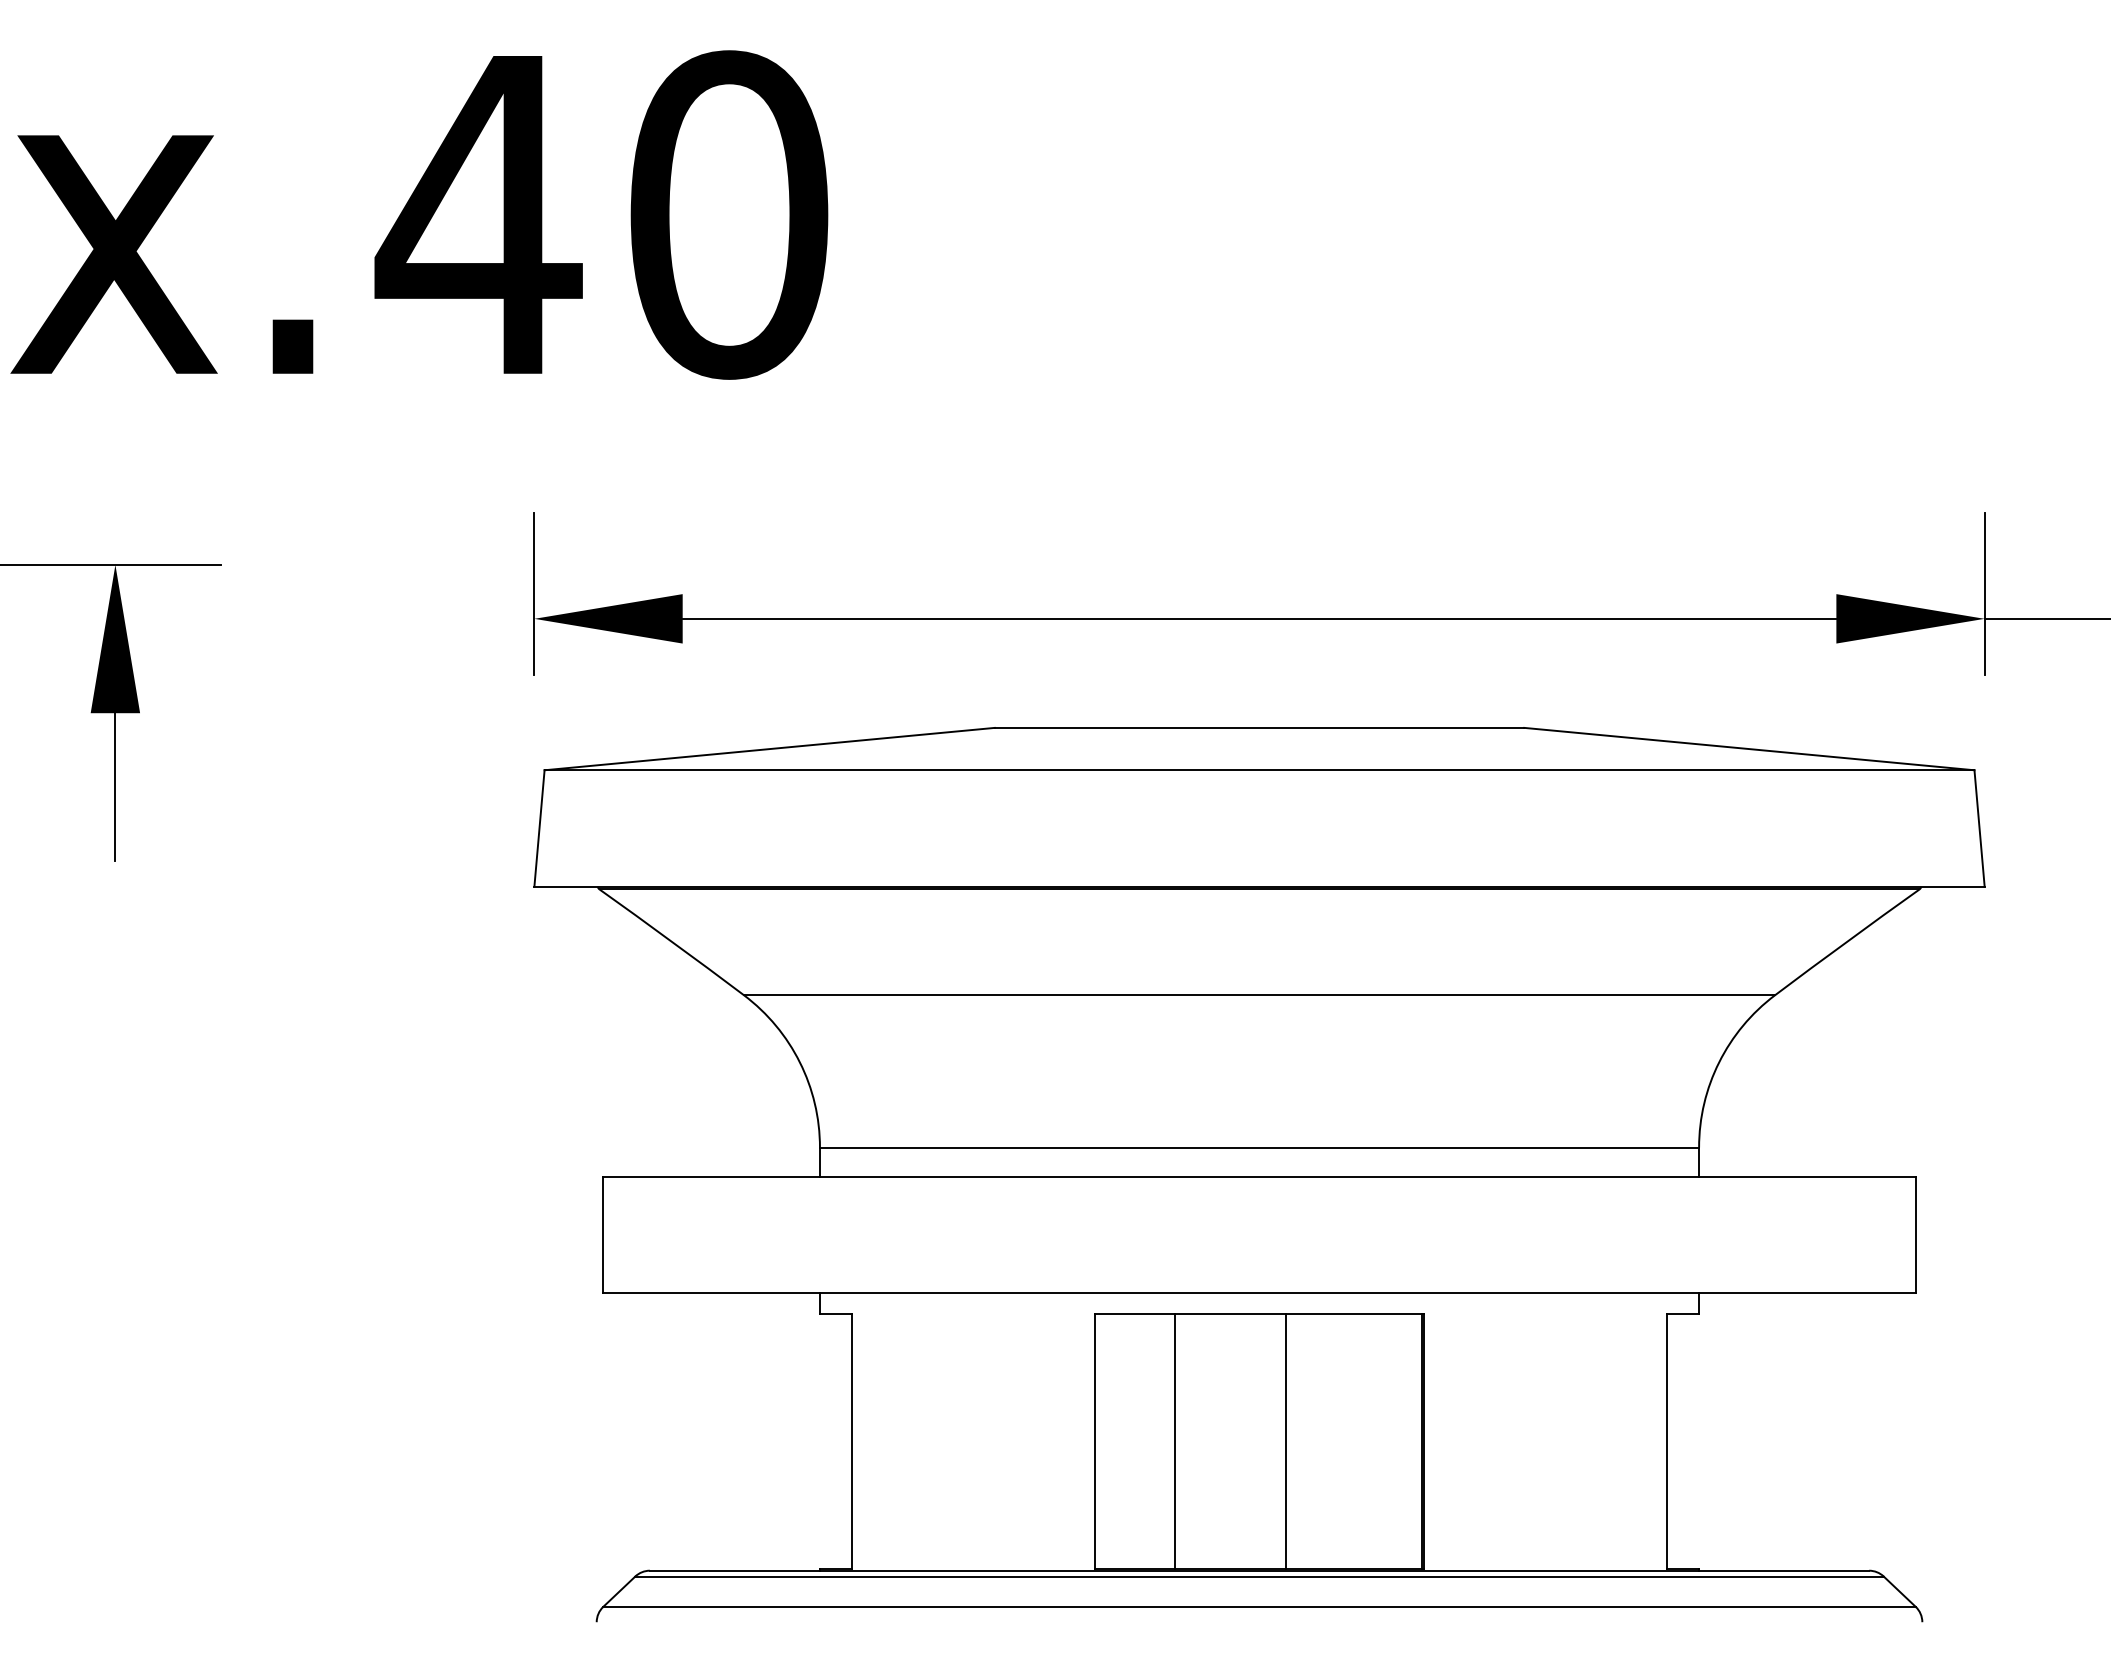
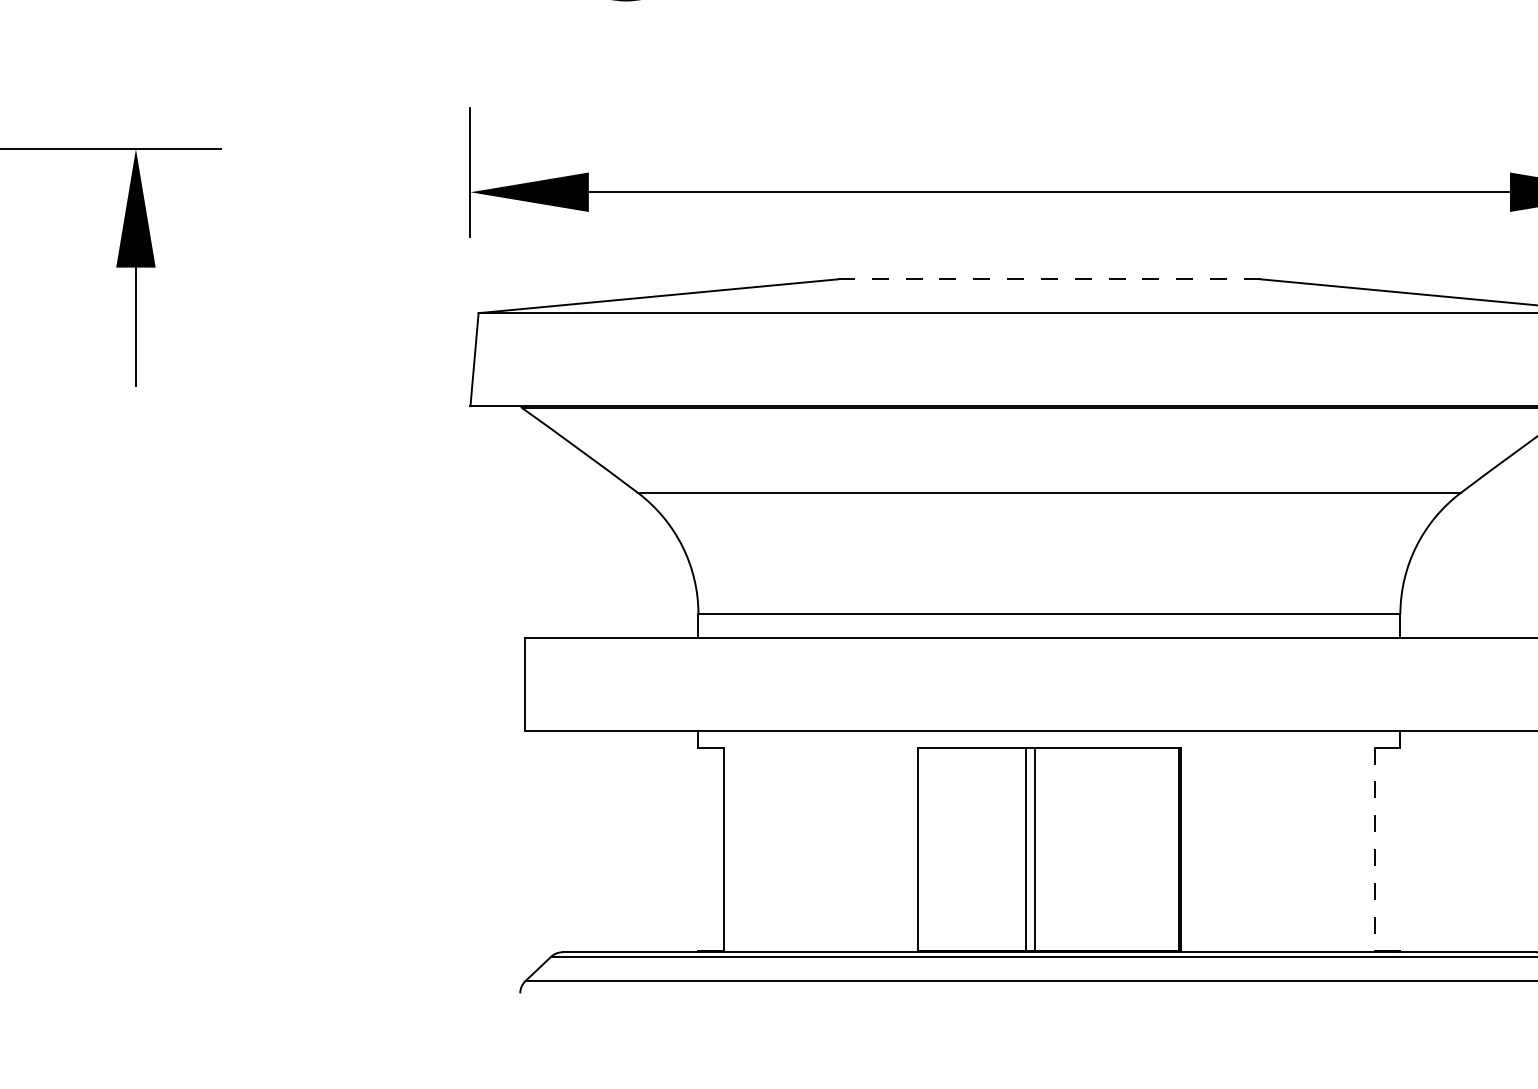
line: (1259, 727) -> (1049, 279), solid -> dashed
line: (1174, 1441) -> (1035, 849), moved
line: (1285, 1441) -> (1025, 849), moved
line: (1667, 1441) -> (1375, 849), solid -> dashed

